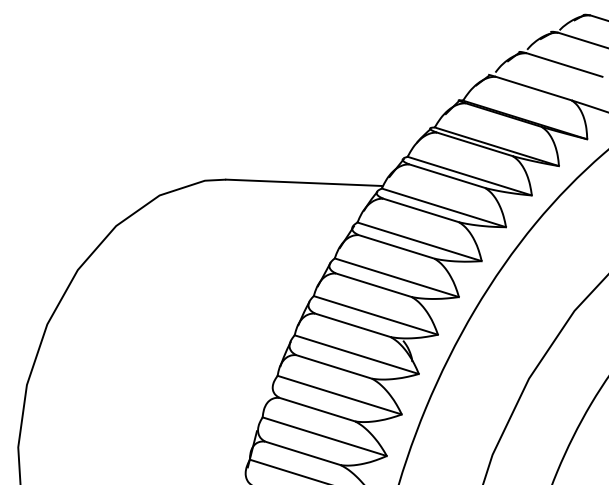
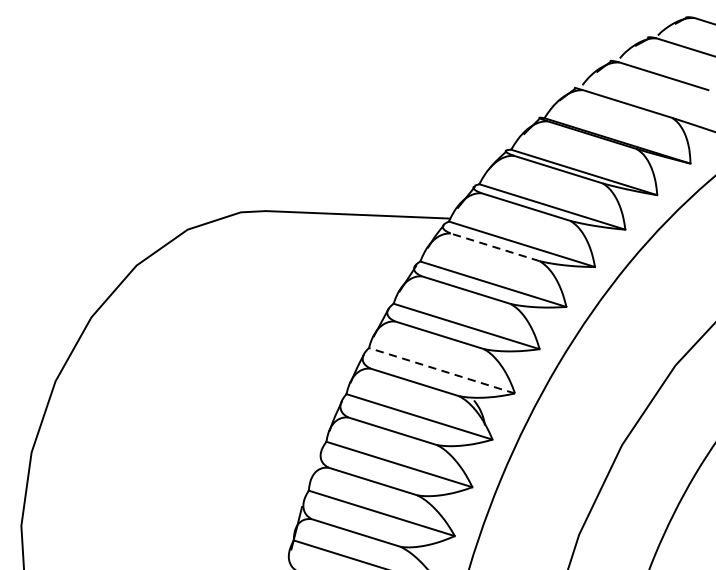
line: (421, 210) -> (495, 247), solid -> dashed
line: (375, 315) -> (441, 370), solid -> dashed

